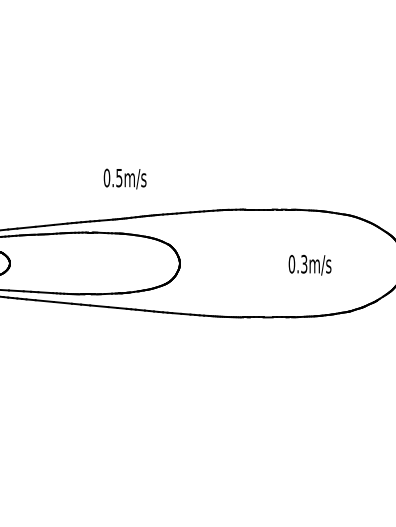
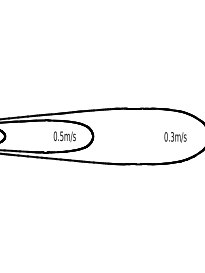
text: (124, 178) -> (64, 136), moved
text: (310, 265) -> (175, 137), moved

